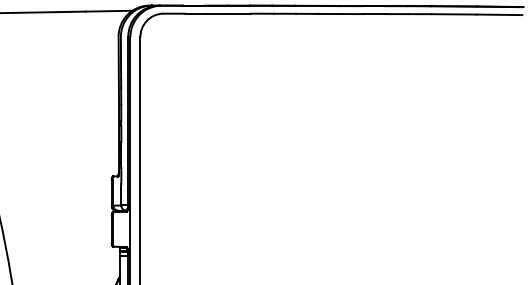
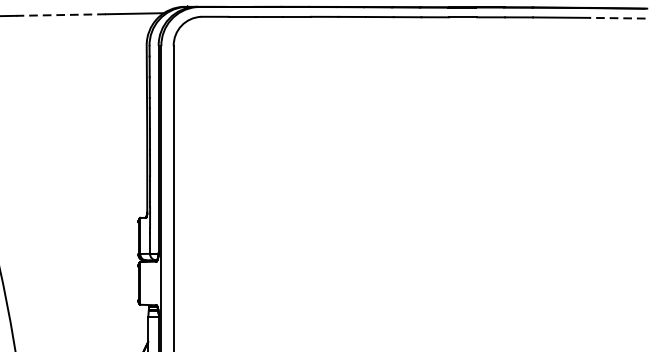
line: (48, 12) -> (60, 15), solid -> dashed
line: (499, 14) -> (617, 17), solid -> dashed

